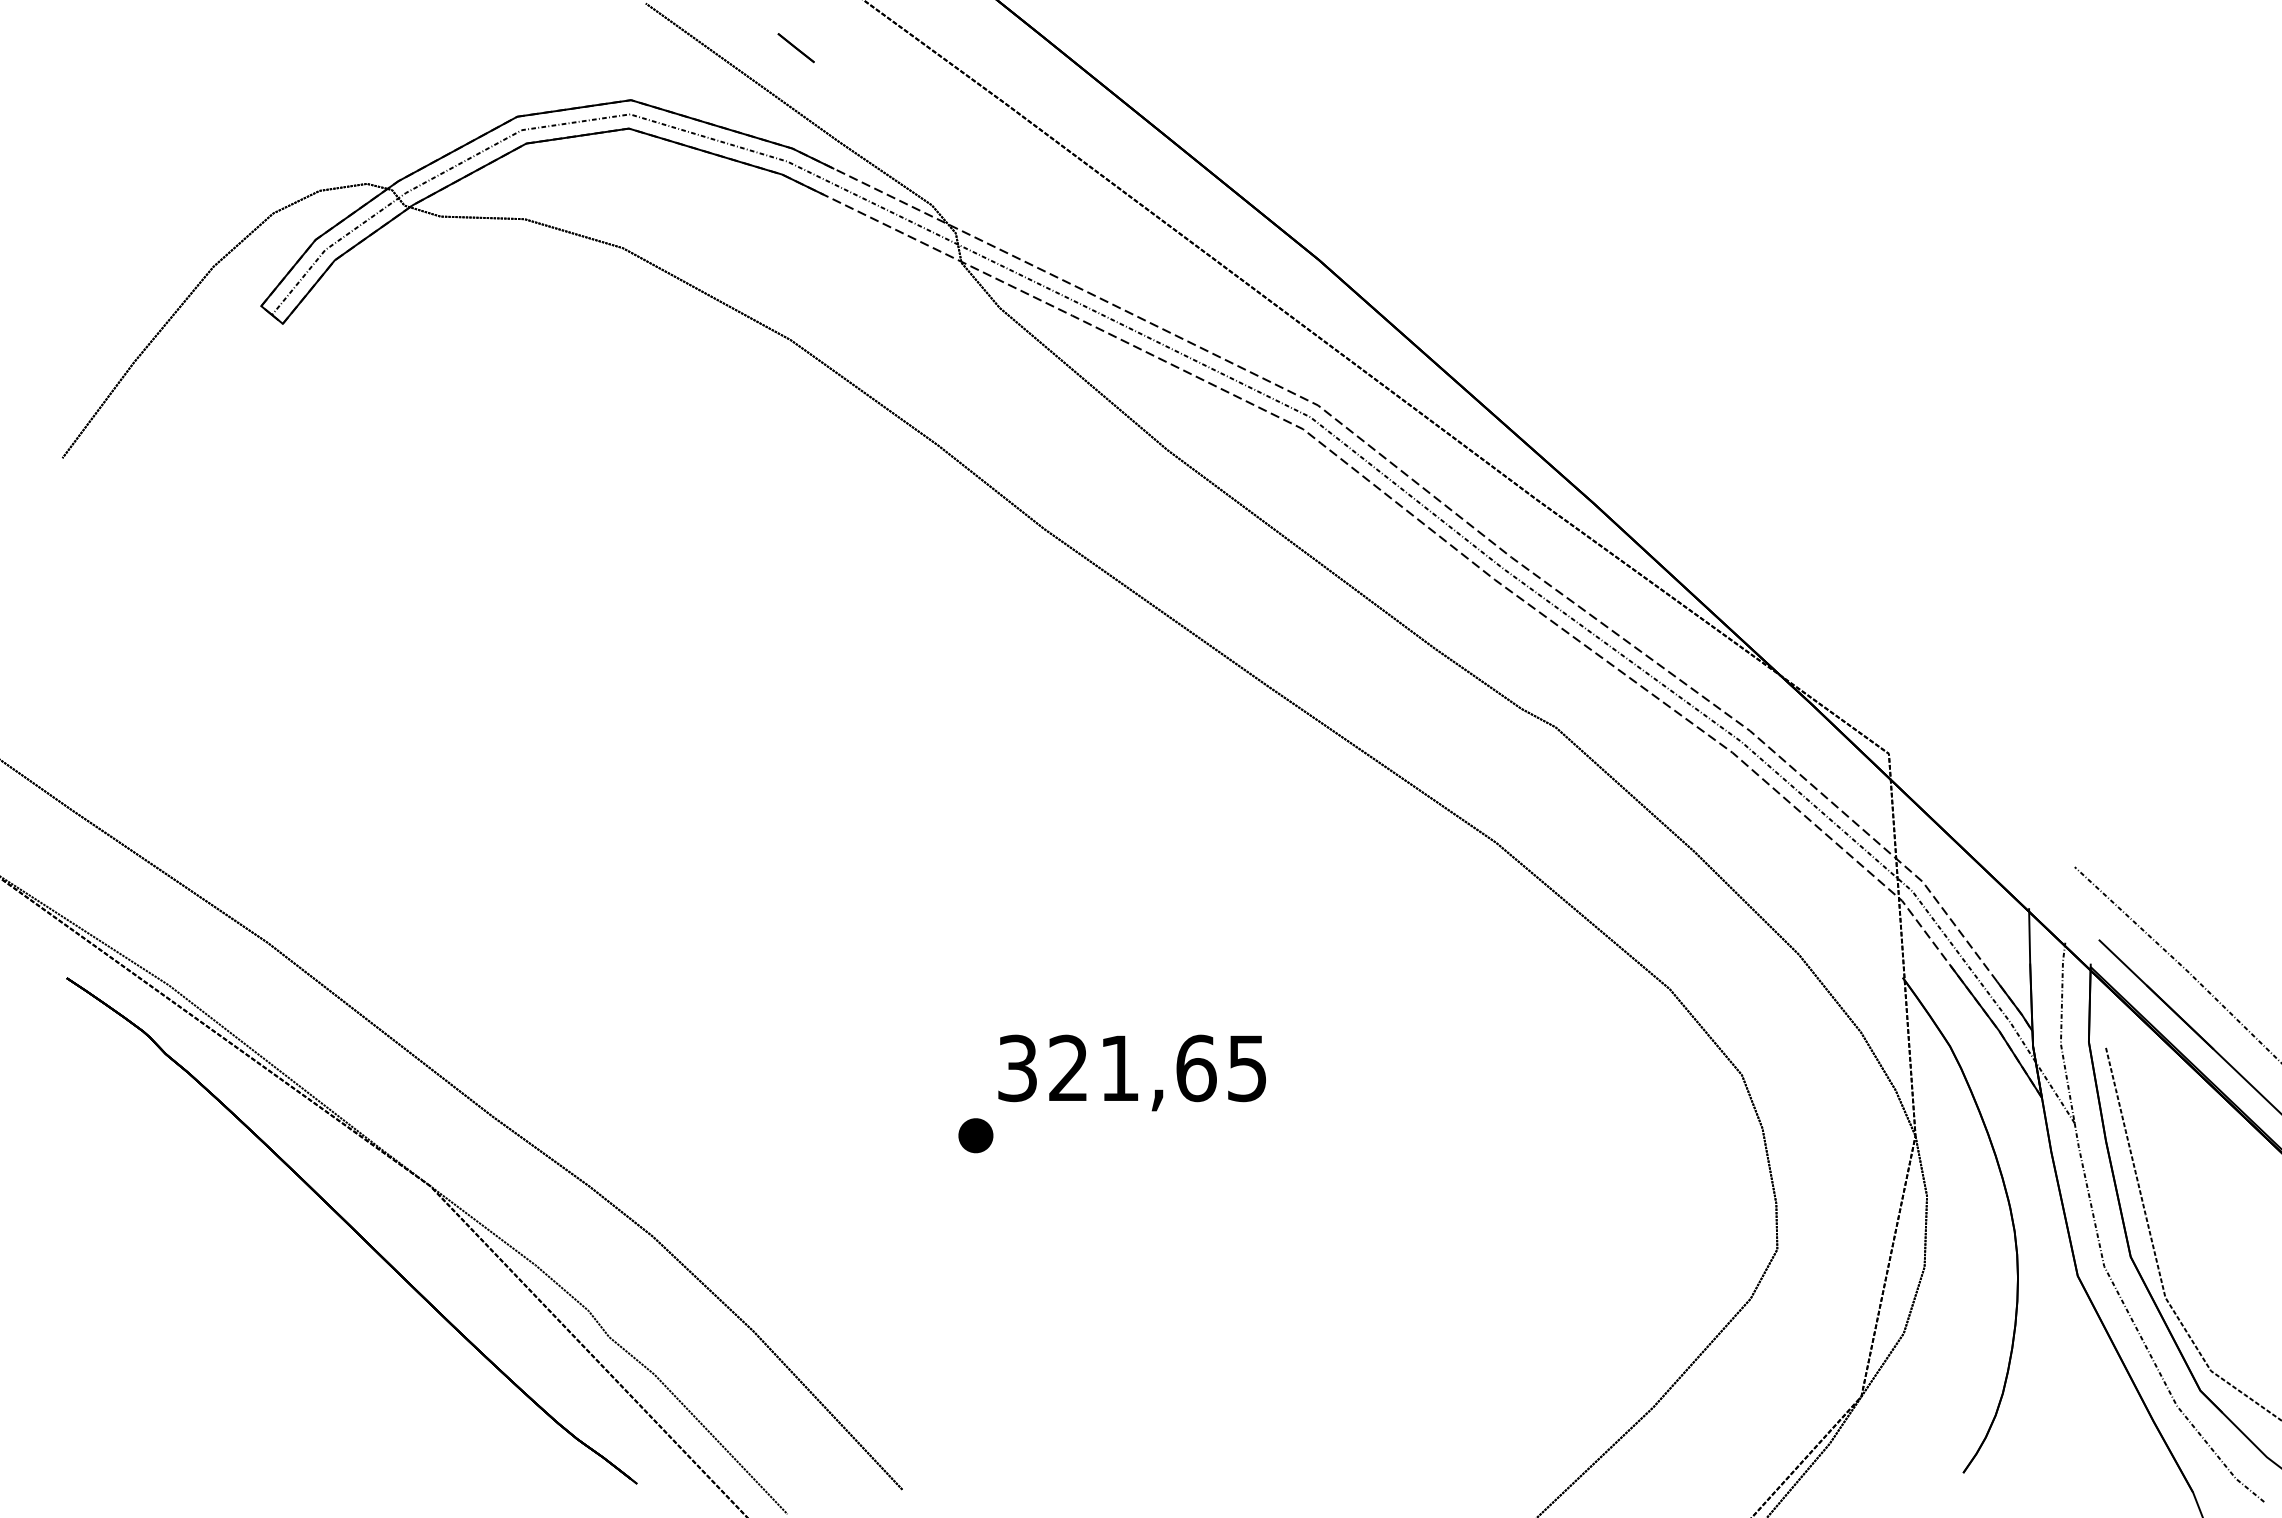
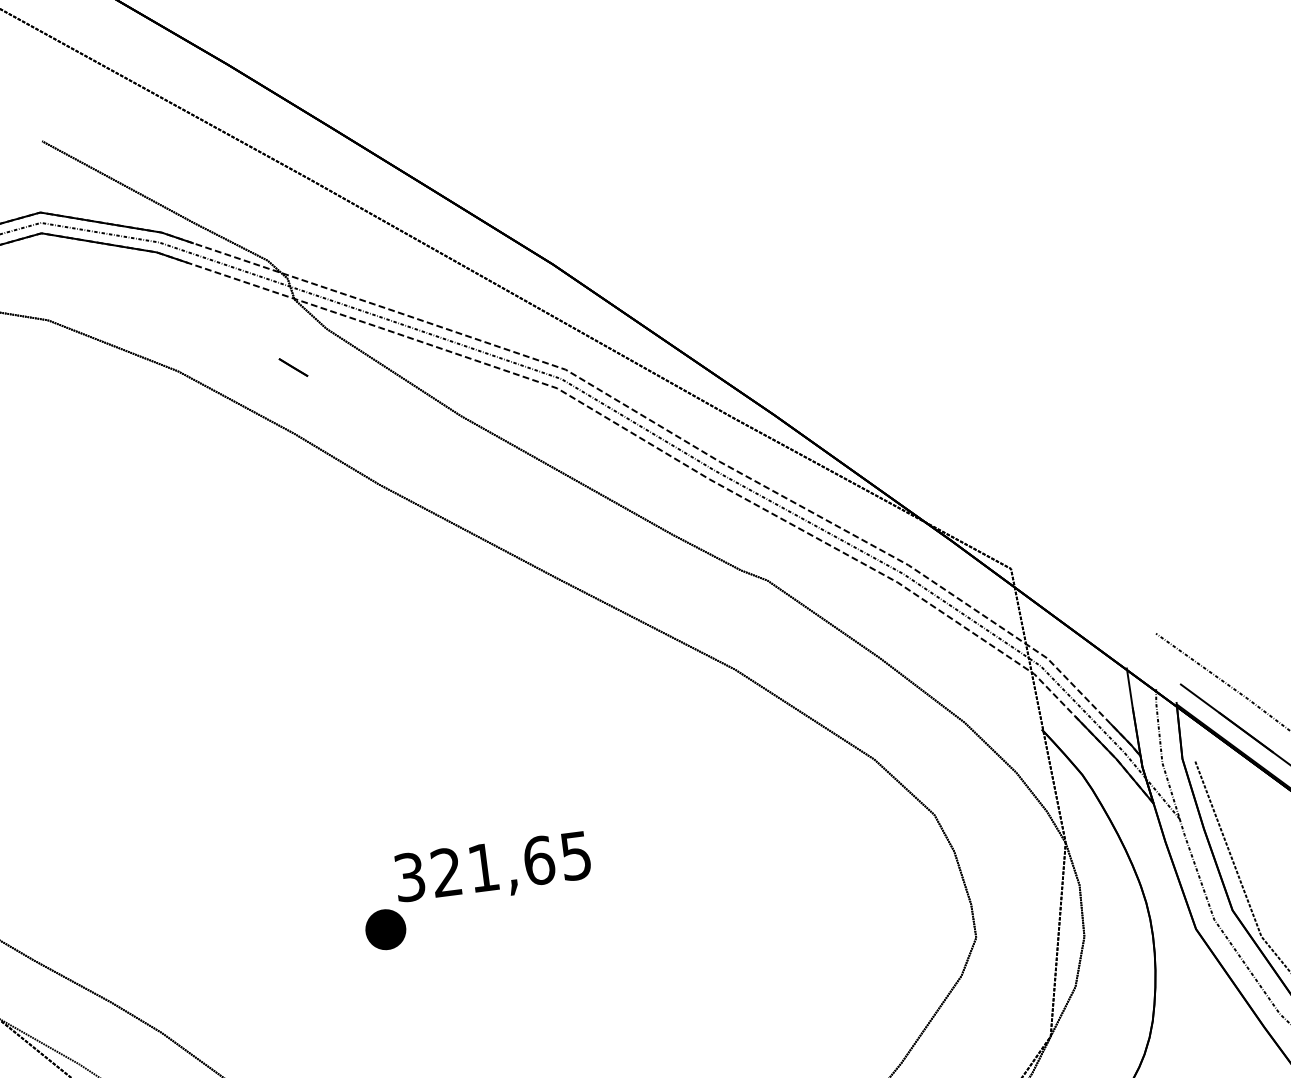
line: (795, 48) -> (293, 367), moved
part: (975, 1135) -> (385, 929), size x1.6

